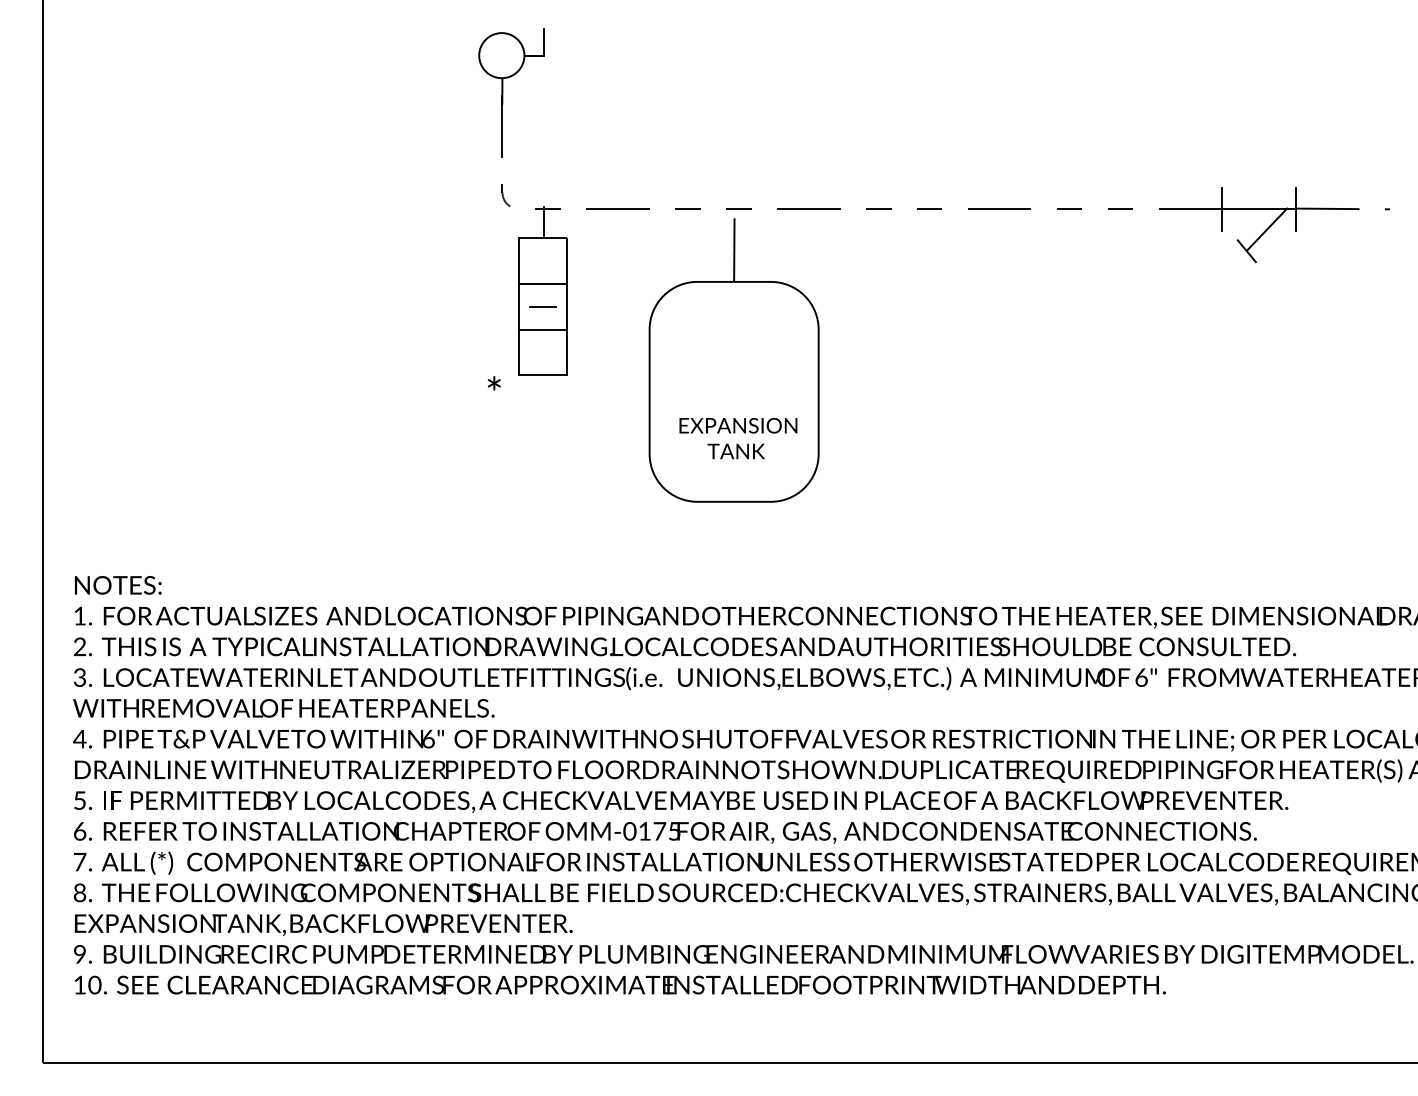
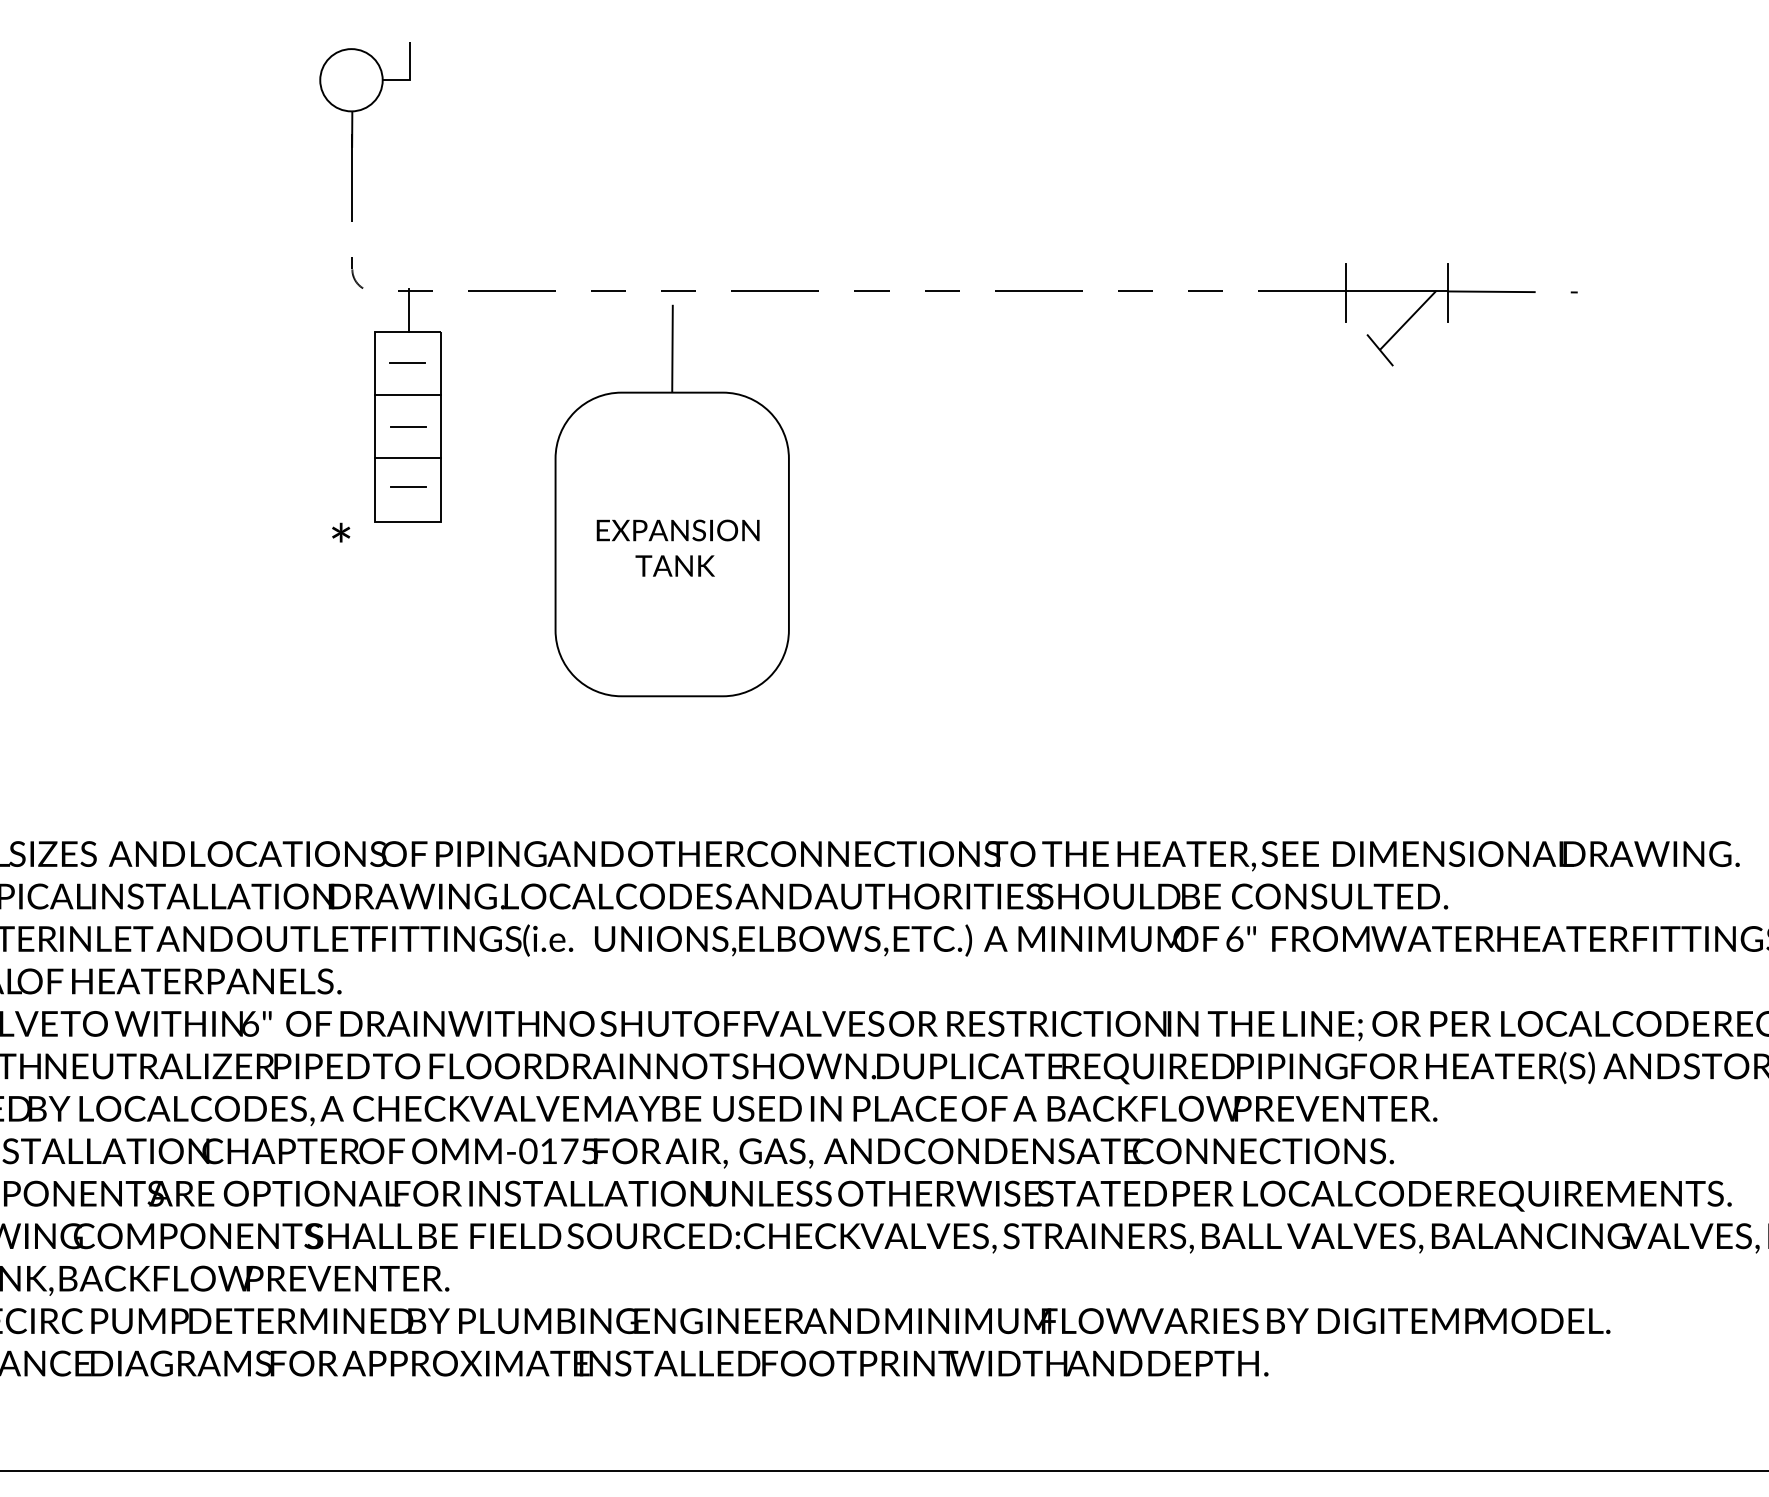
line: (542, 260) -> (407, 363), added
line: (542, 350) -> (407, 487), added
text: (738, 438) -> (678, 548), moved

